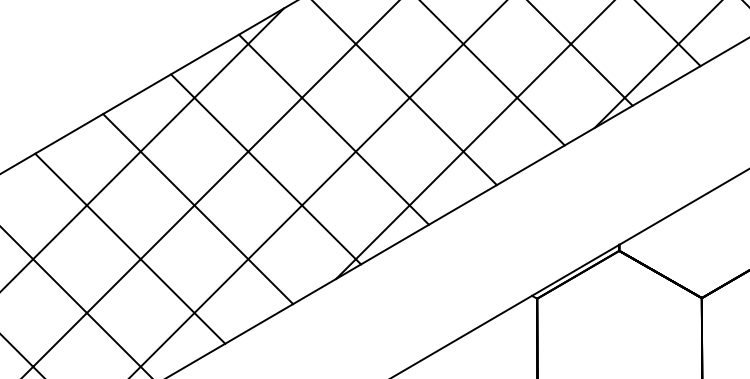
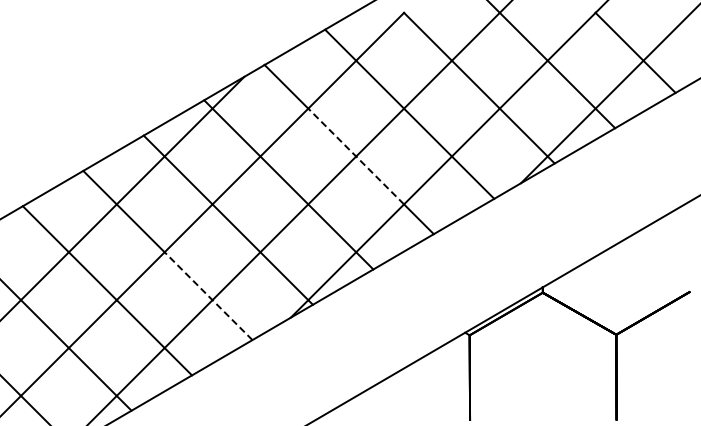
line: (410, 97) -> (356, 156), solid -> dashed
line: (243, 253) -> (208, 295), solid -> dashed

